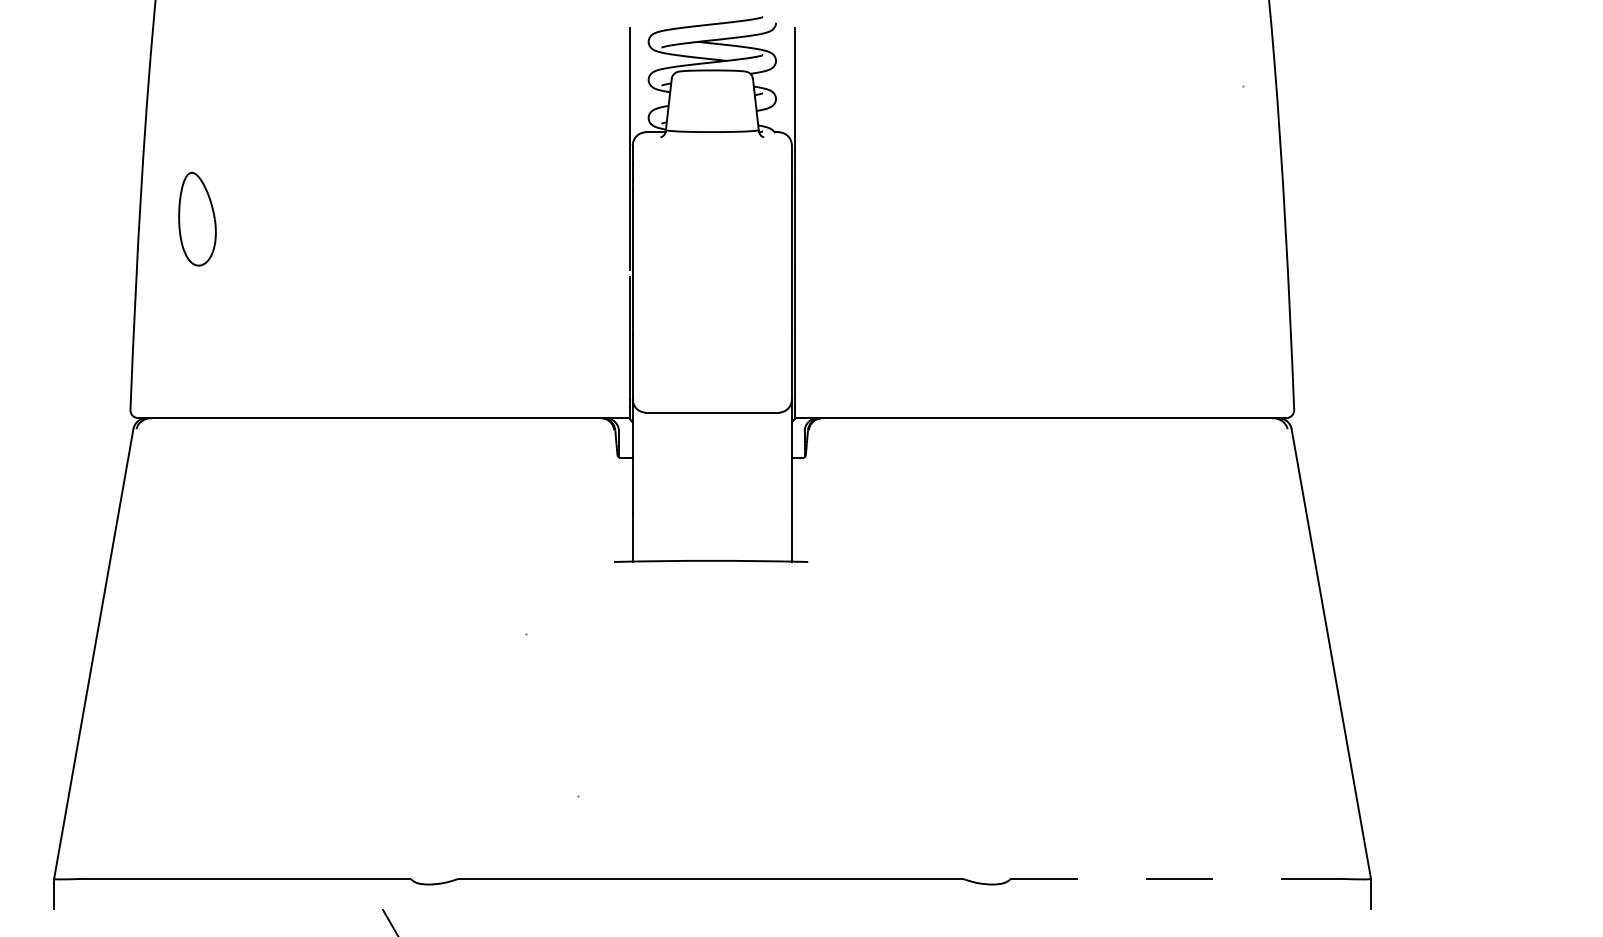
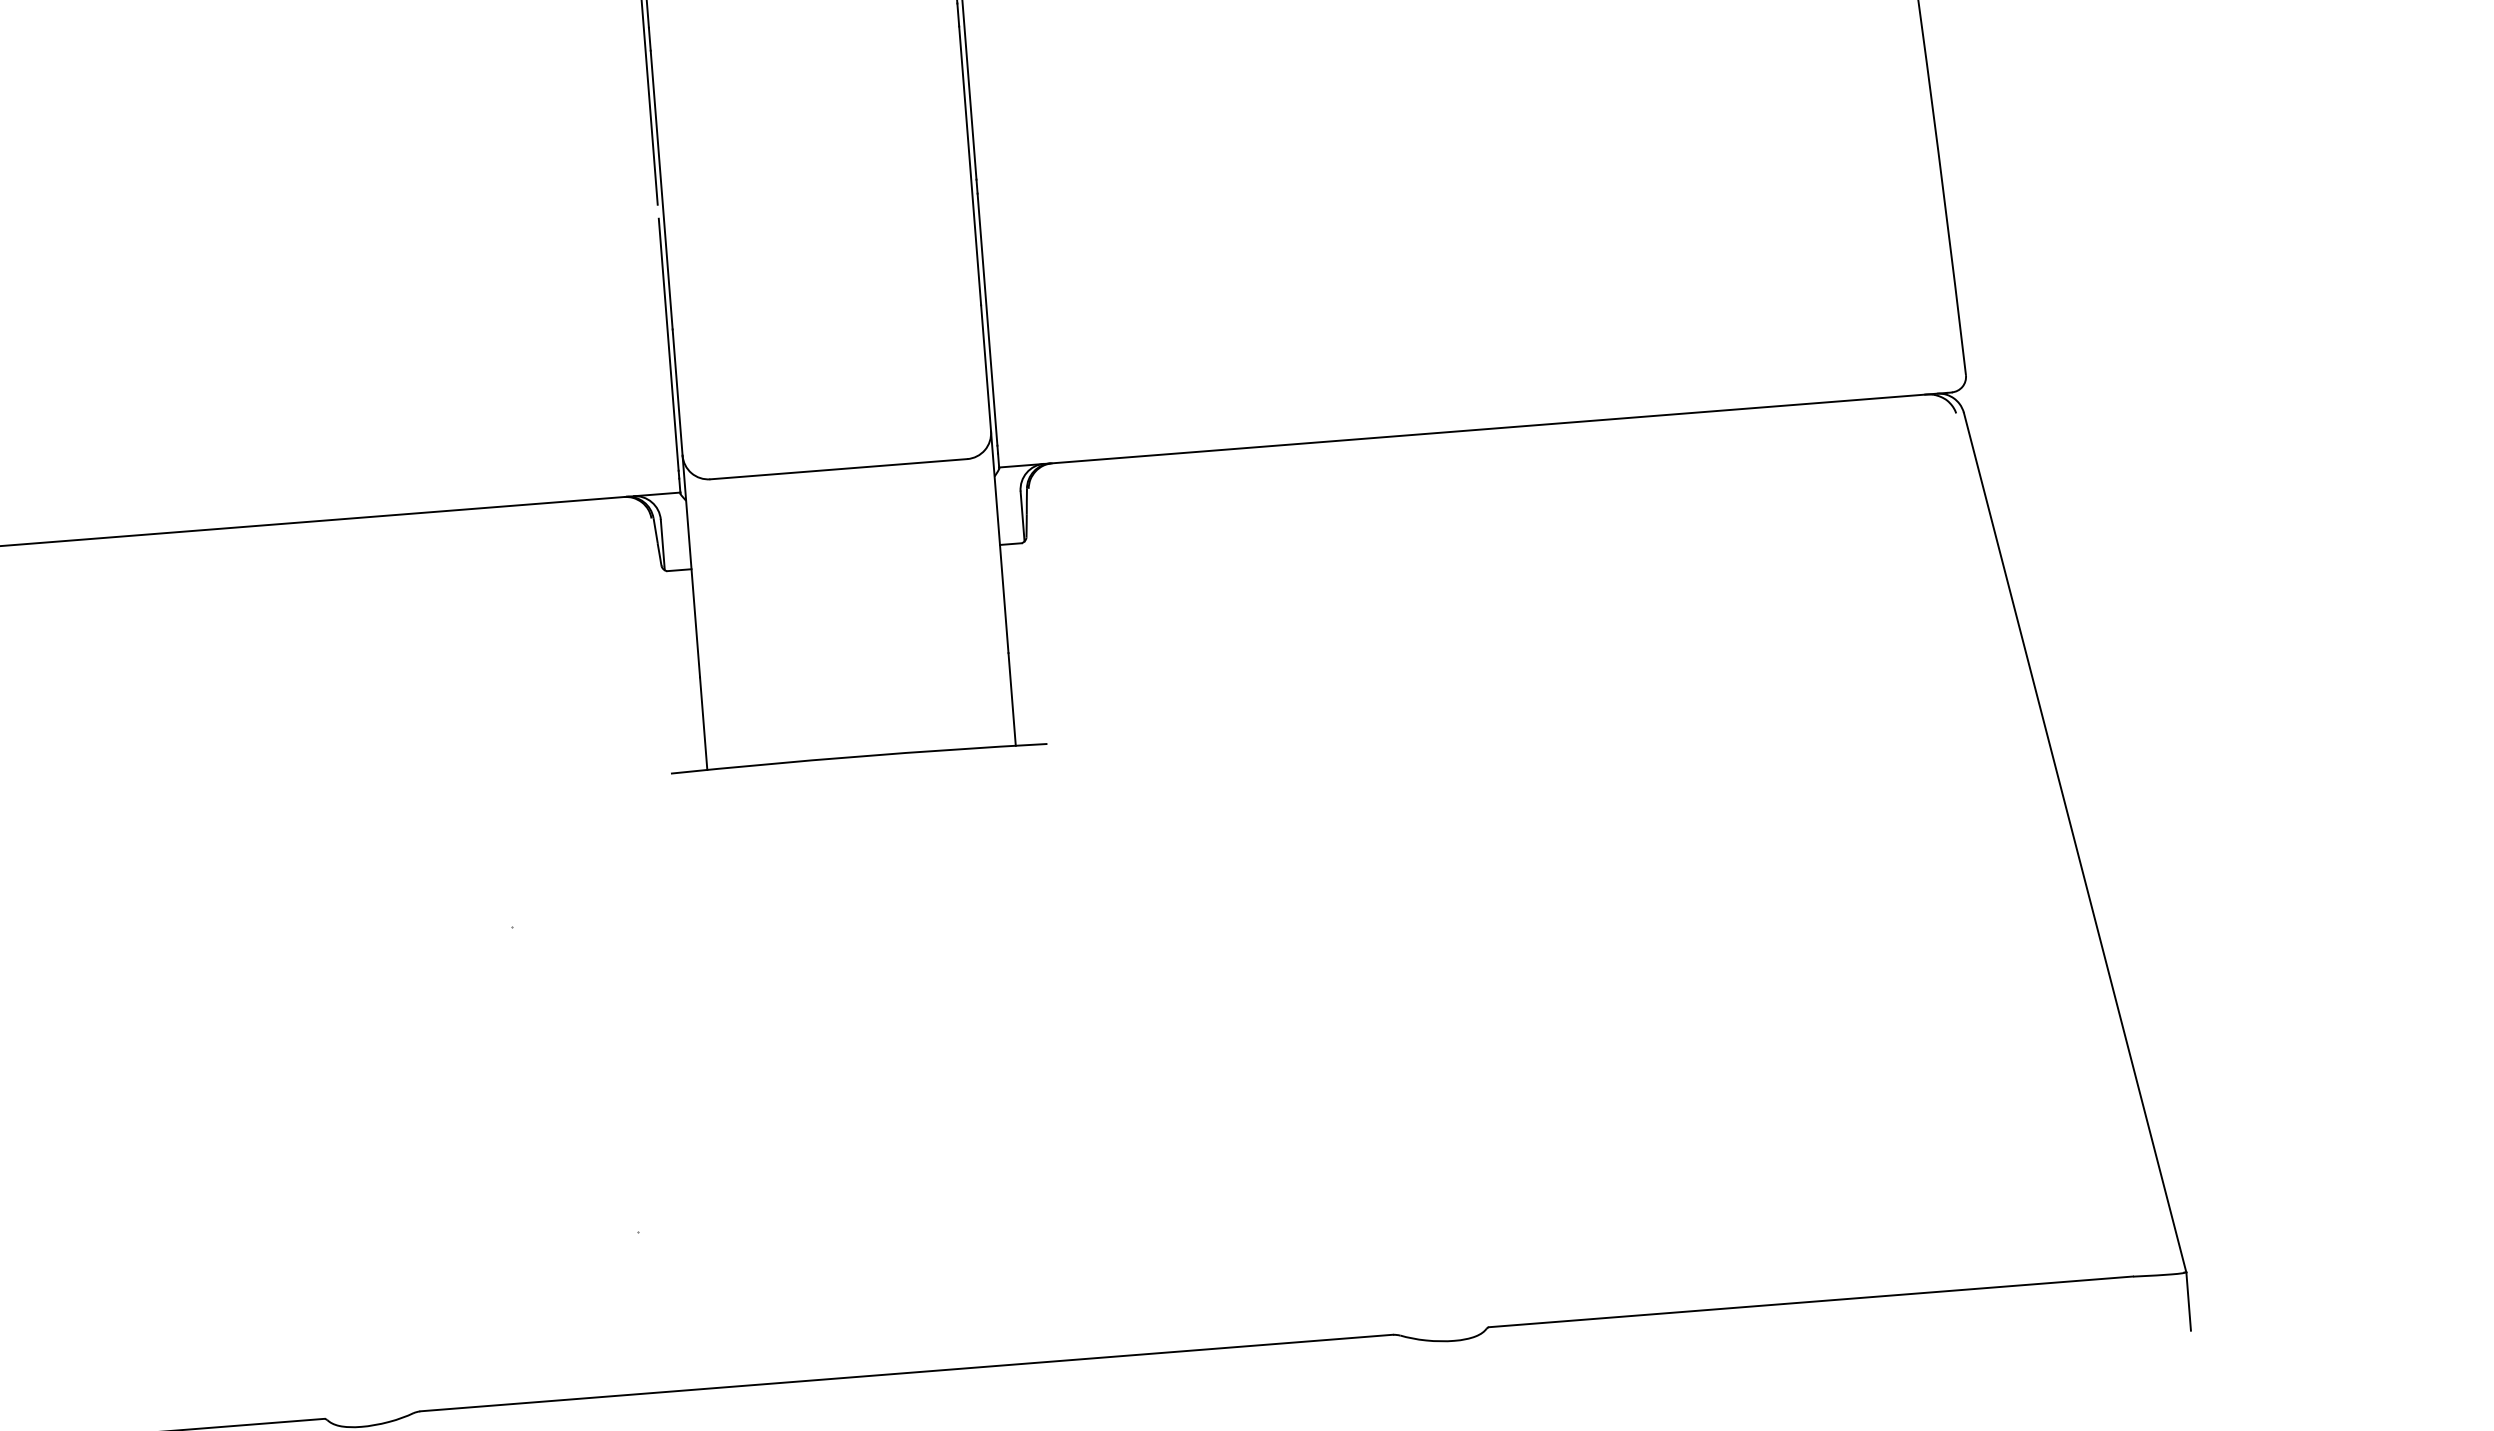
line: (1177, 878) -> (1811, 1300), dashed -> solid

